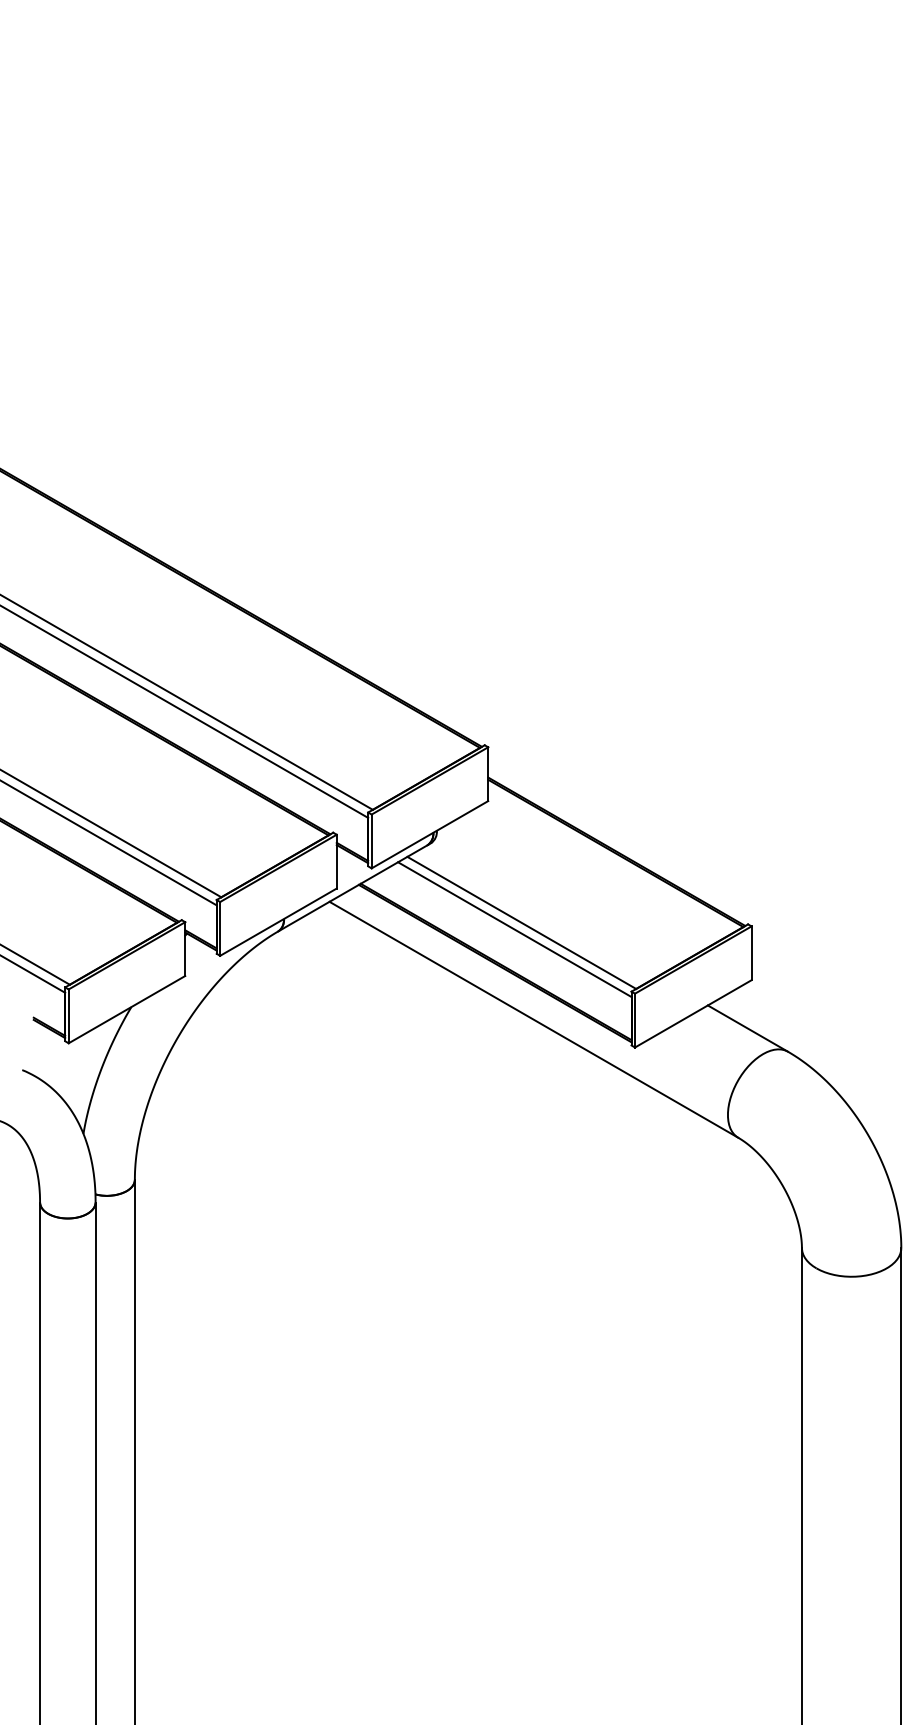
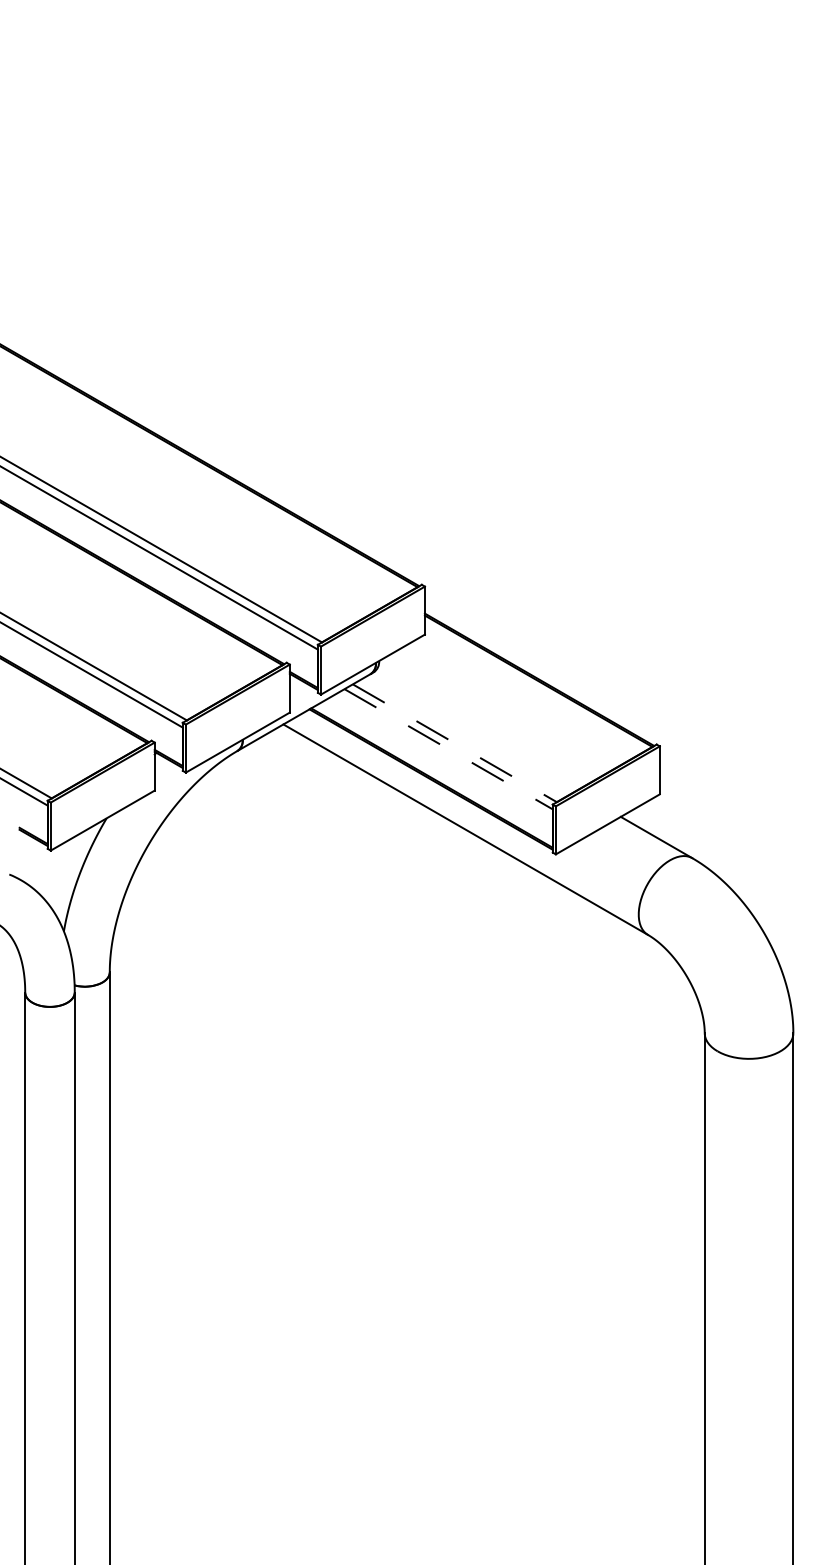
line: (521, 923) -> (454, 743), solid -> dashed
line: (515, 929) -> (449, 749), solid -> dashed

